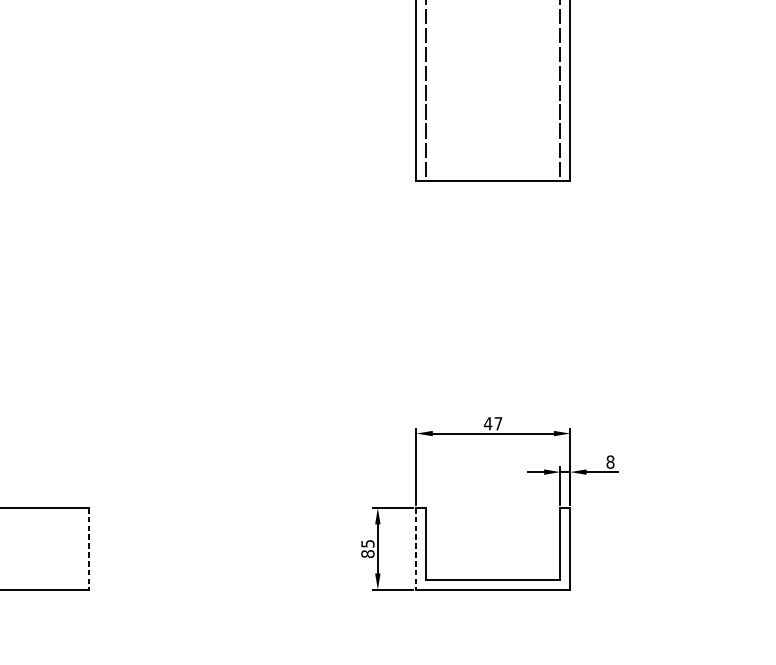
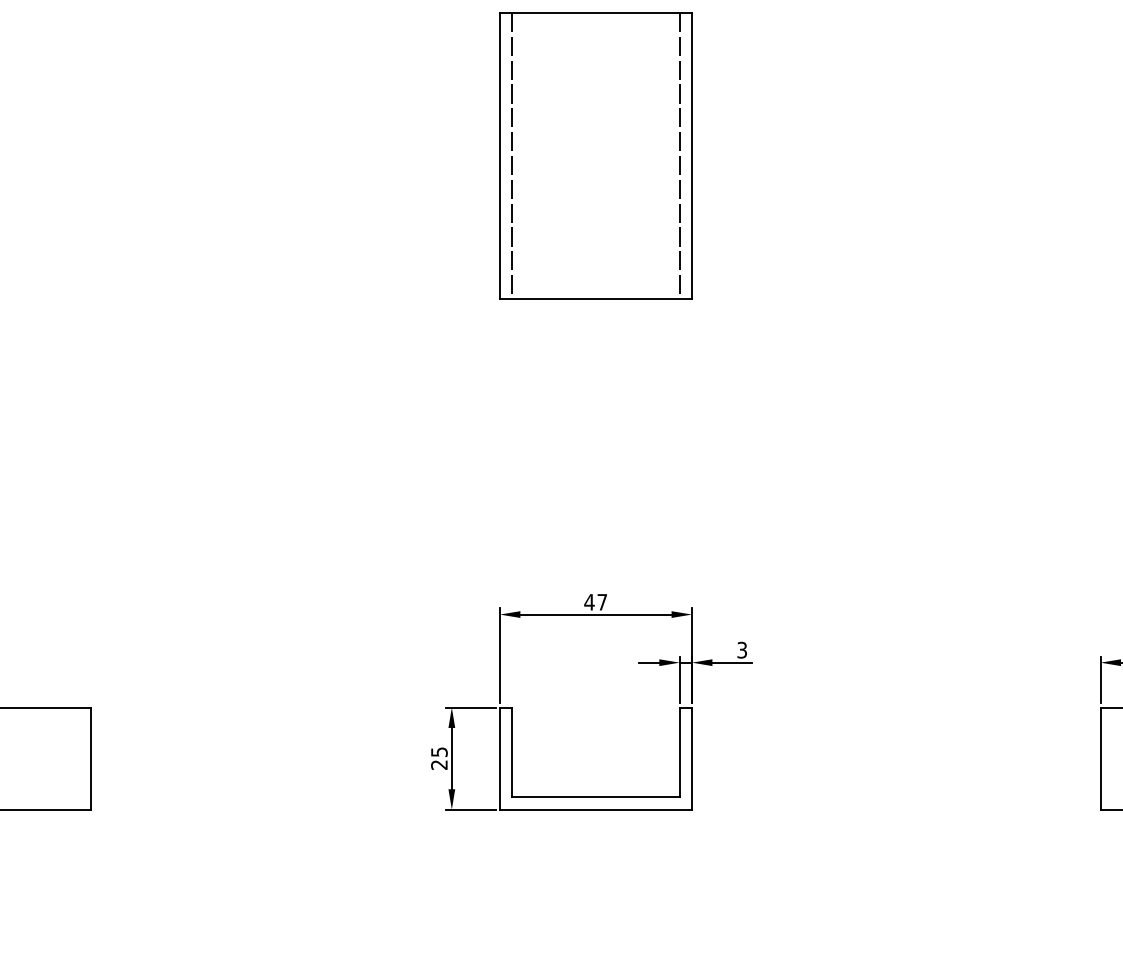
text: (610, 461) -> (742, 649), 8 -> 3
line: (89, 549) -> (91, 759), dashed -> solid
line: (416, 549) -> (499, 759), dashed -> solid
text: (367, 553) -> (439, 764), 85 -> 25

